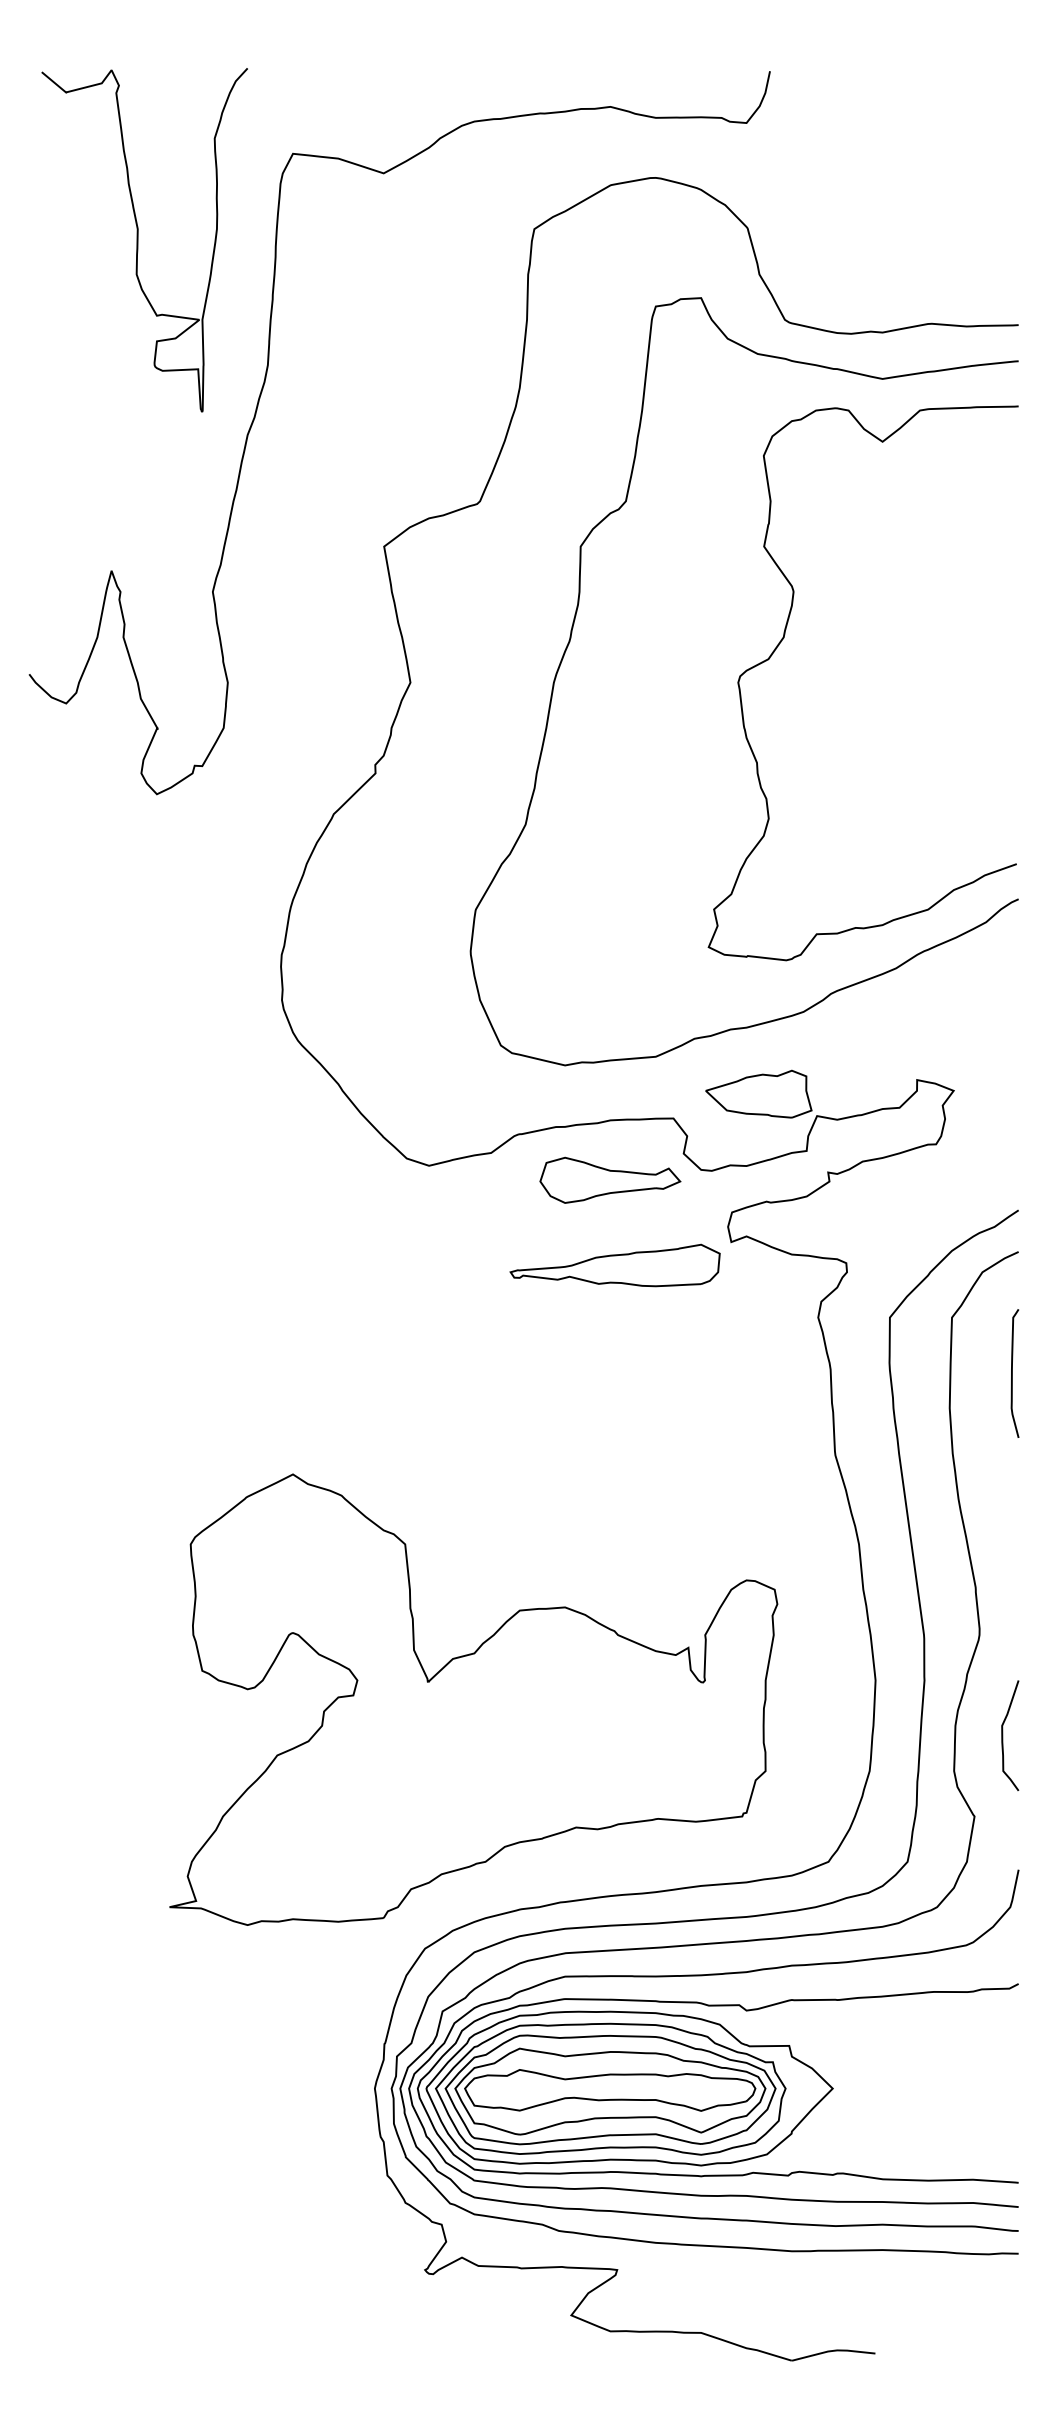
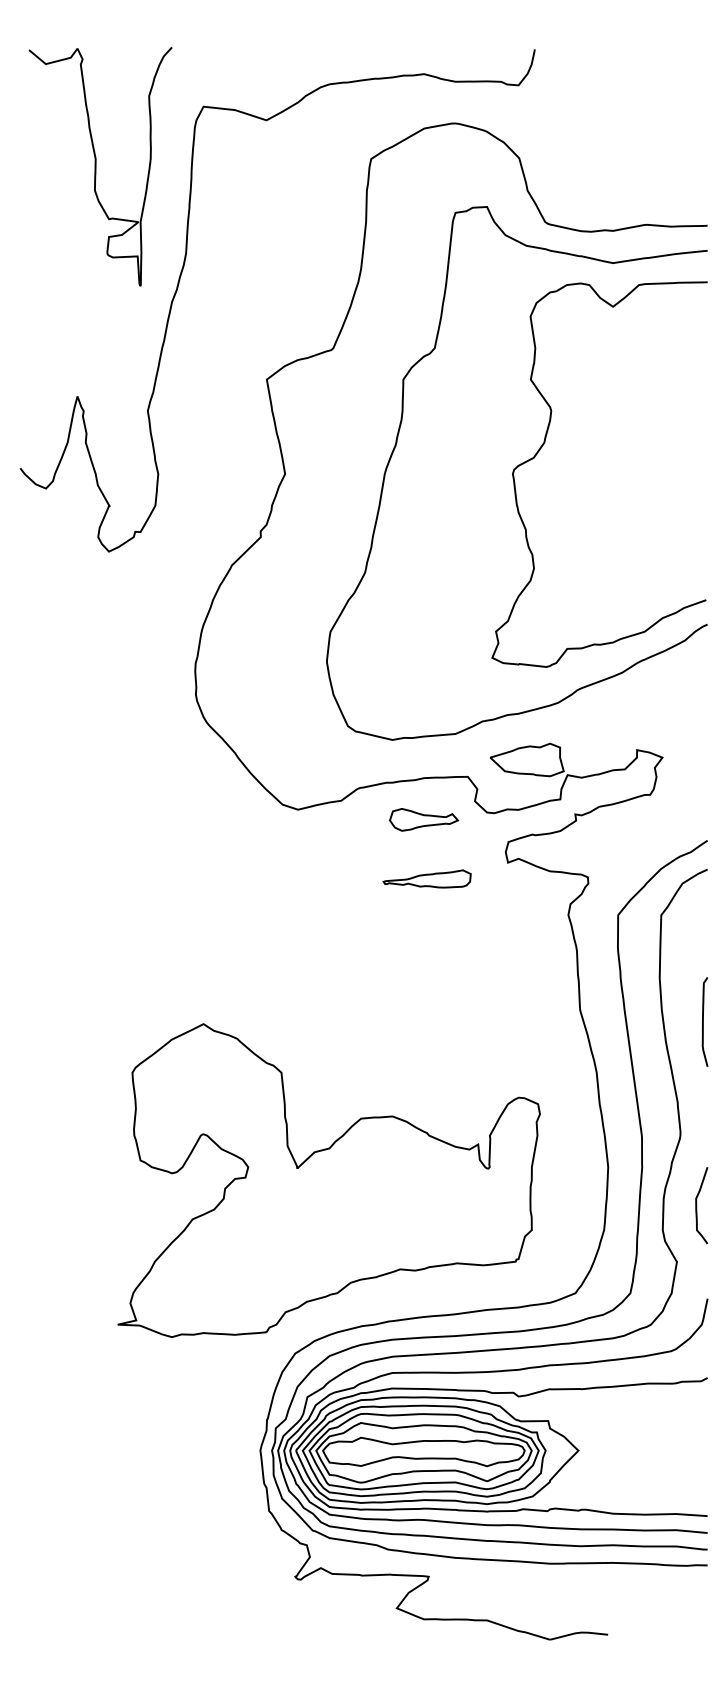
part: (609, 1179) -> (423, 819), size x0.7
part: (613, 1264) -> (426, 878), size x0.6
curve: (1012, 1372) -> (703, 1021), moved

